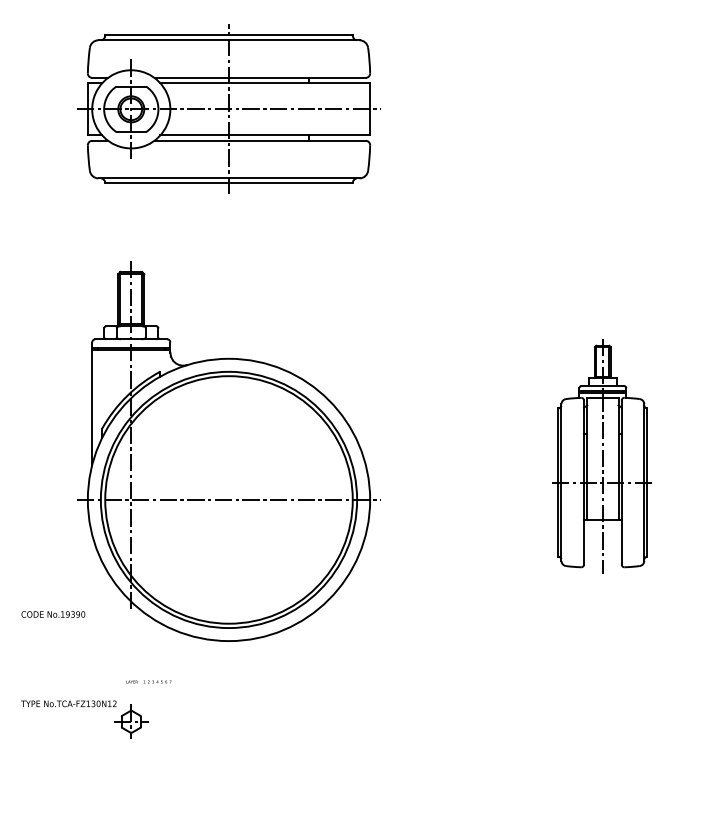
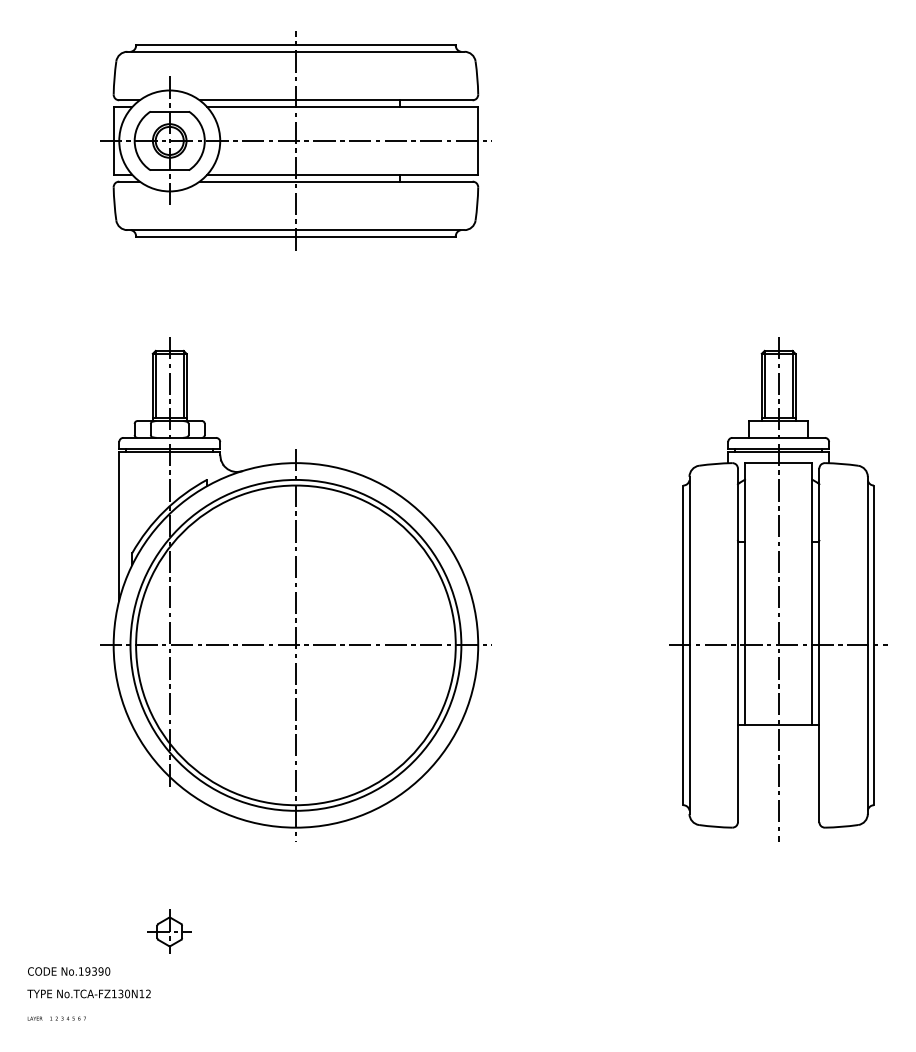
part: (602, 456) -> (778, 589), size x1.67
line: (229, 499) -> (296, 644), added
text: (53, 614) -> (69, 971), moved
text: (148, 681) -> (56, 1018), moved
text: (68, 703) -> (88, 993), moved

